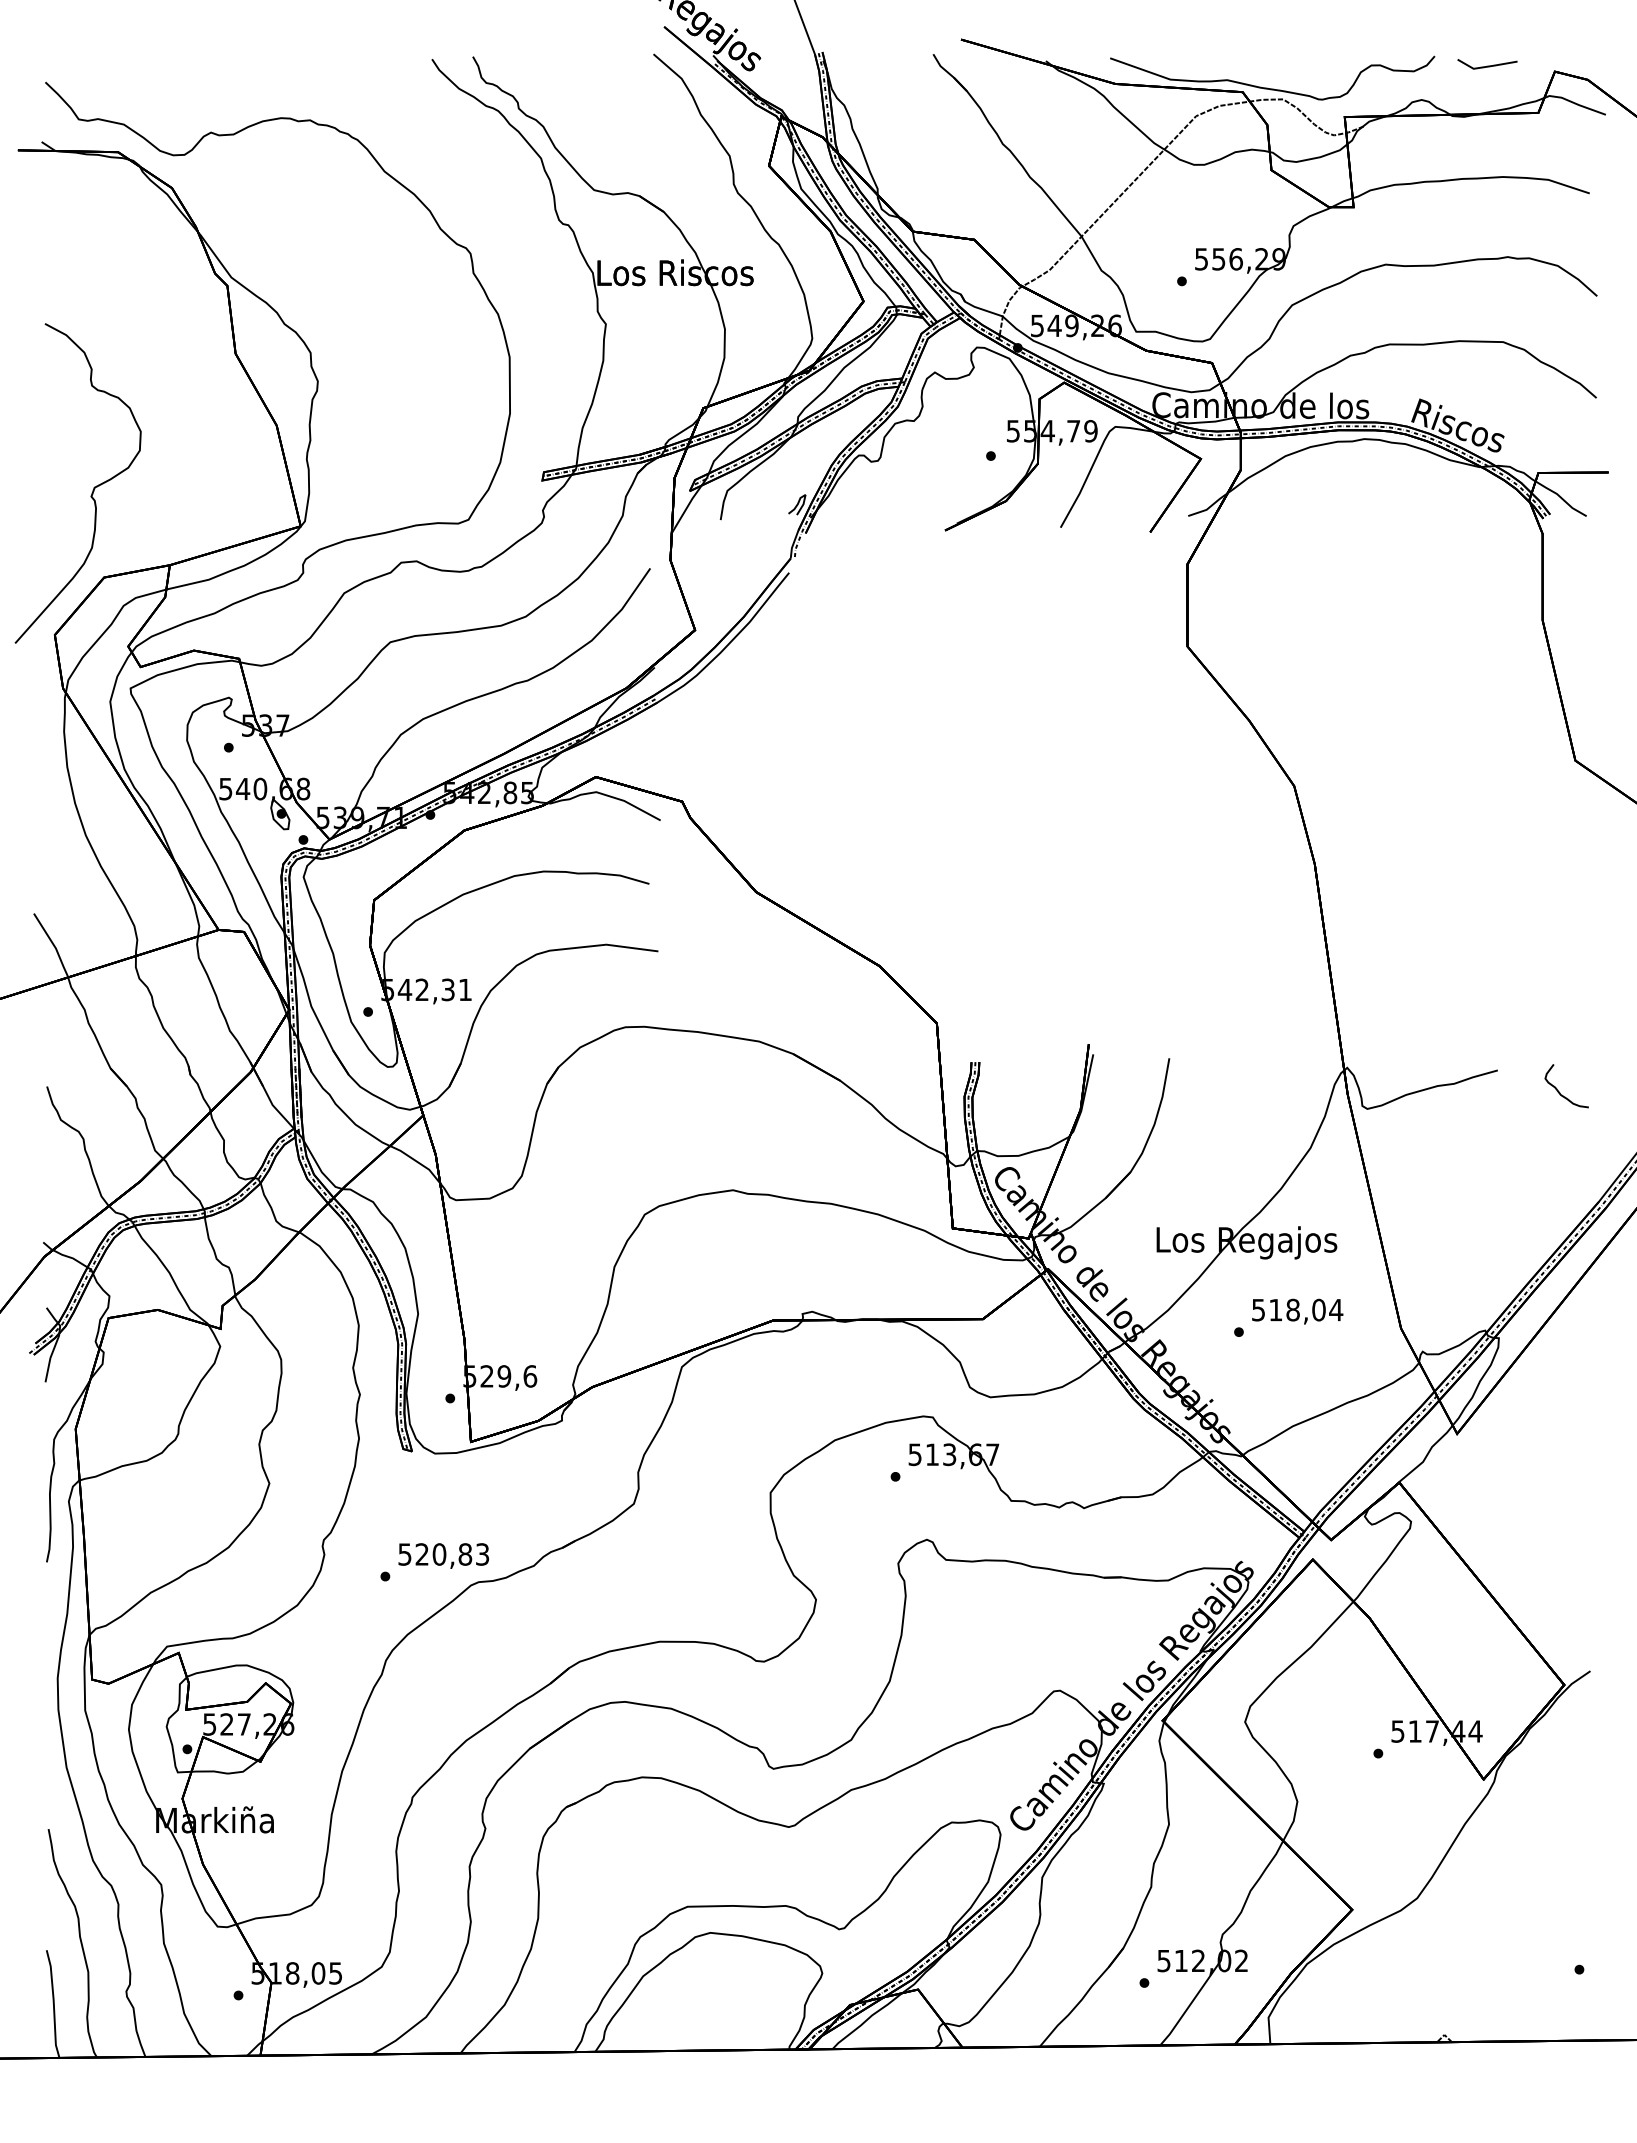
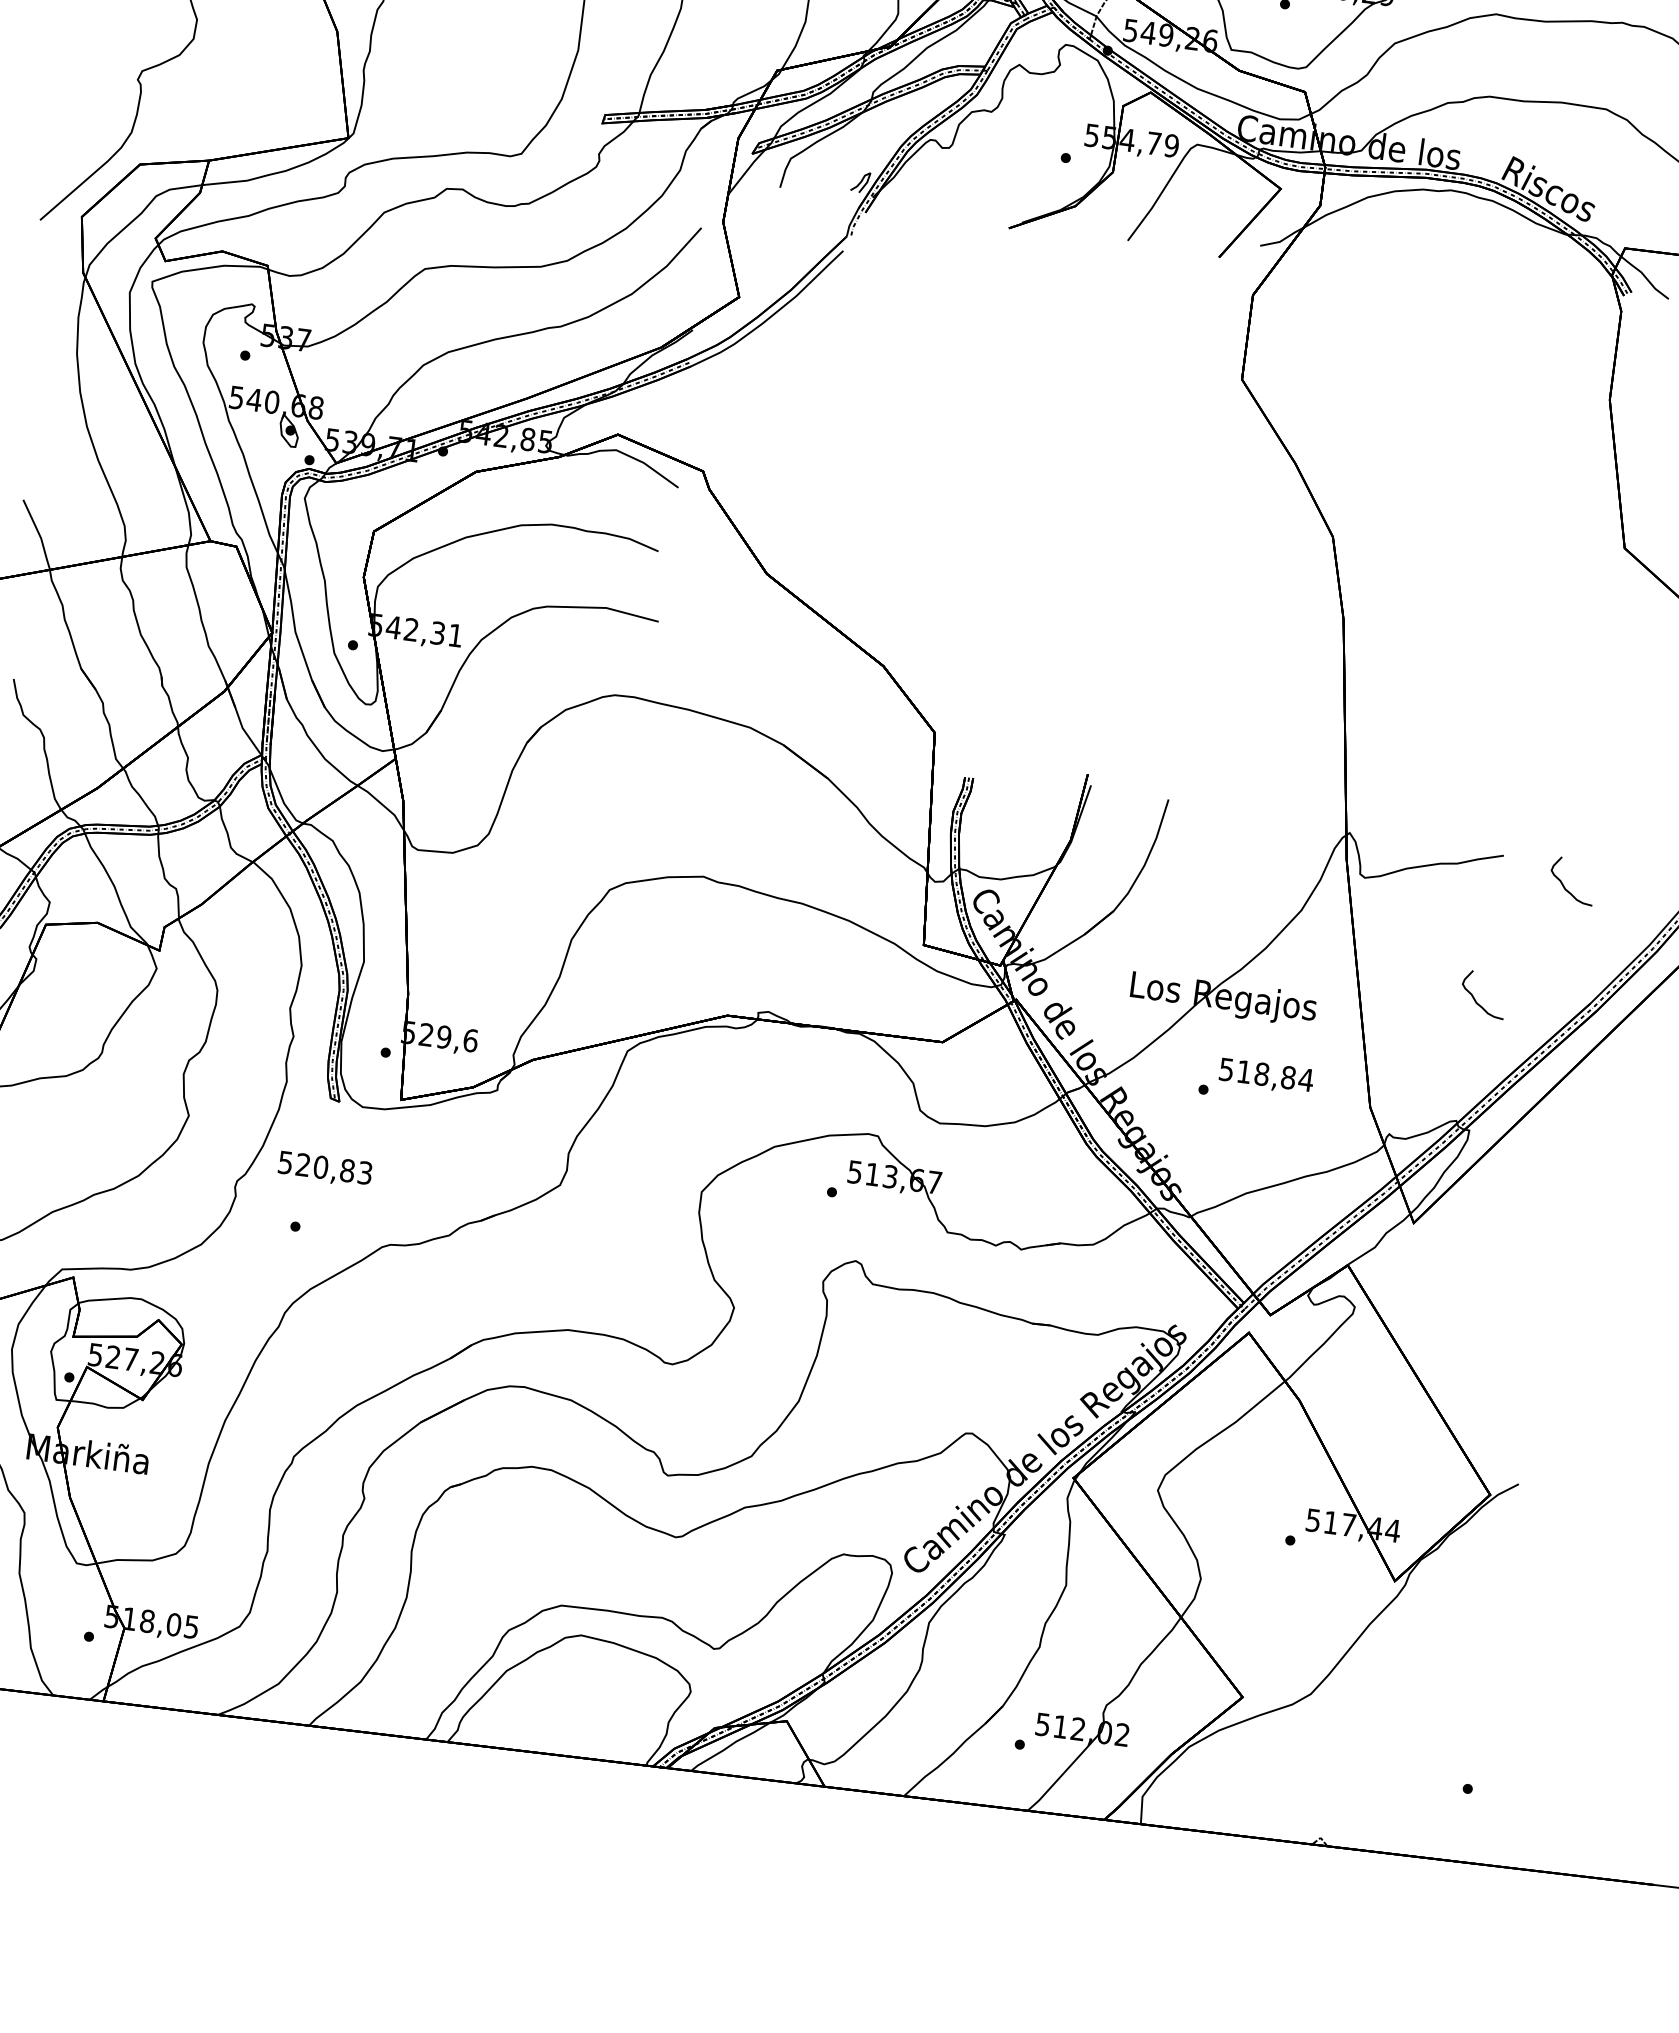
curve: (1489, 1212) -> (1476, 1000), added
text: (1318, 1310) -> (1287, 1078), 518,04 -> 518,84
text: (443, 1555) -> (324, 1168), moved

